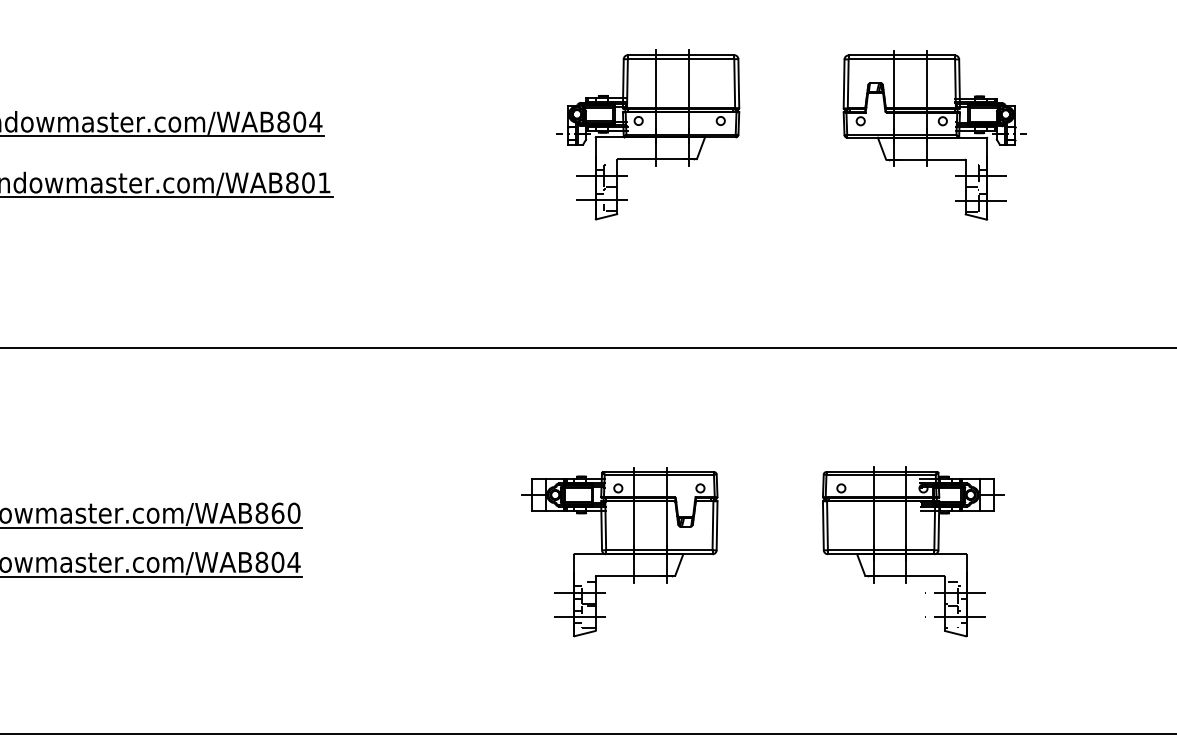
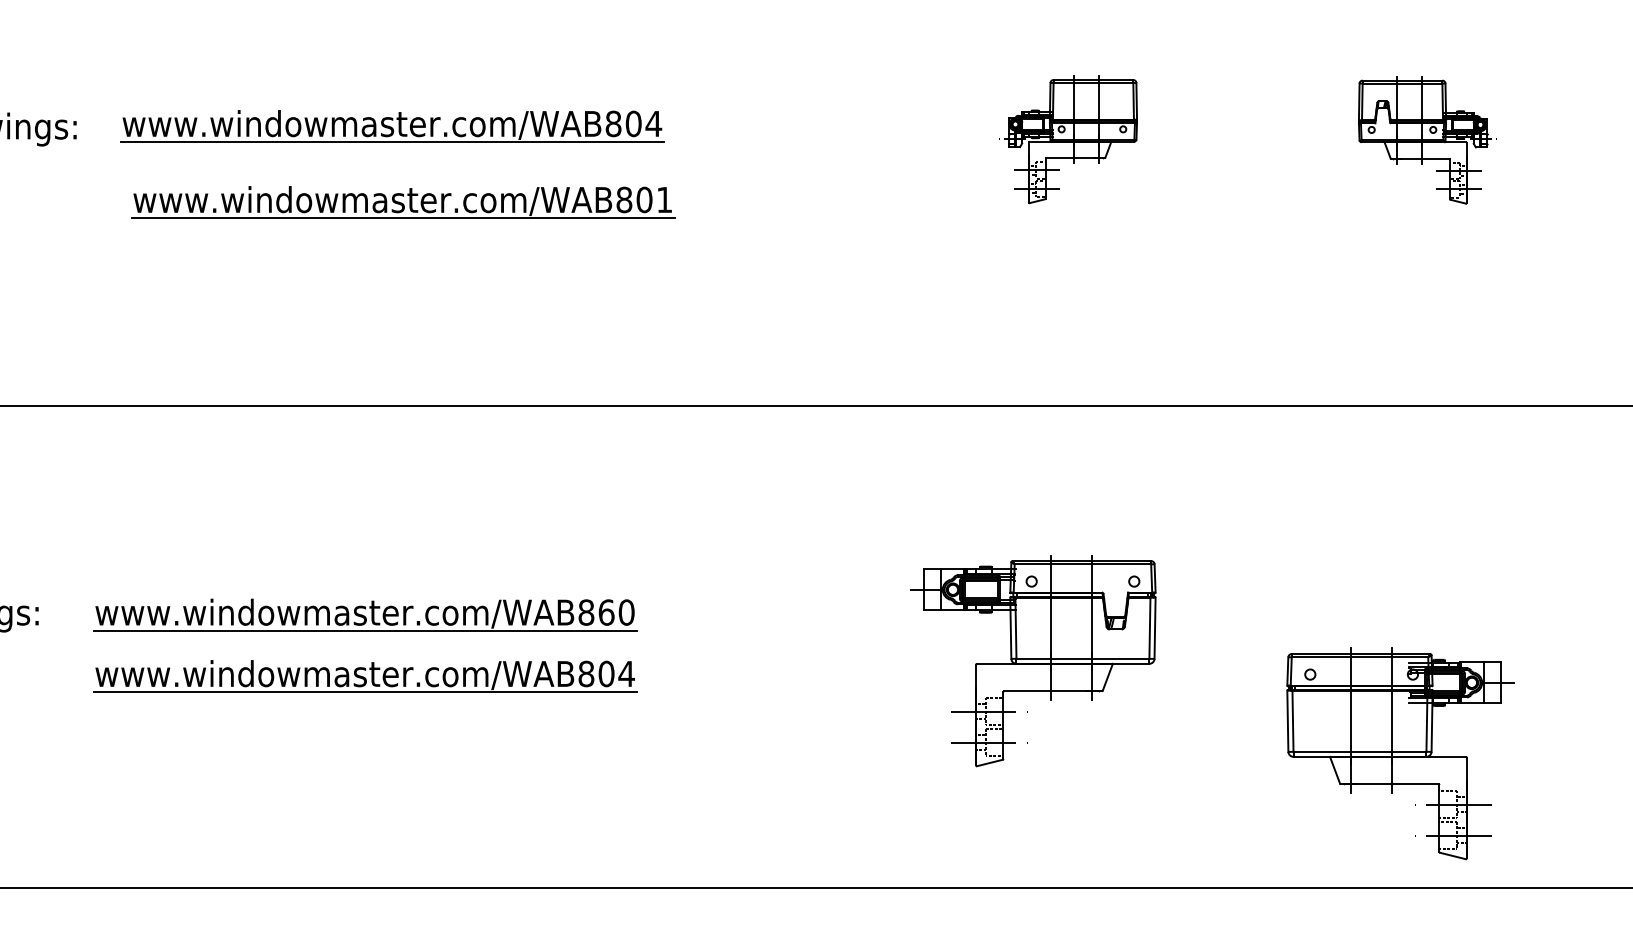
part: (647, 134) -> (1068, 139), size x0.6
part: (935, 135) -> (1427, 140), size x0.6
part: (913, 551) -> (1400, 753), moved

